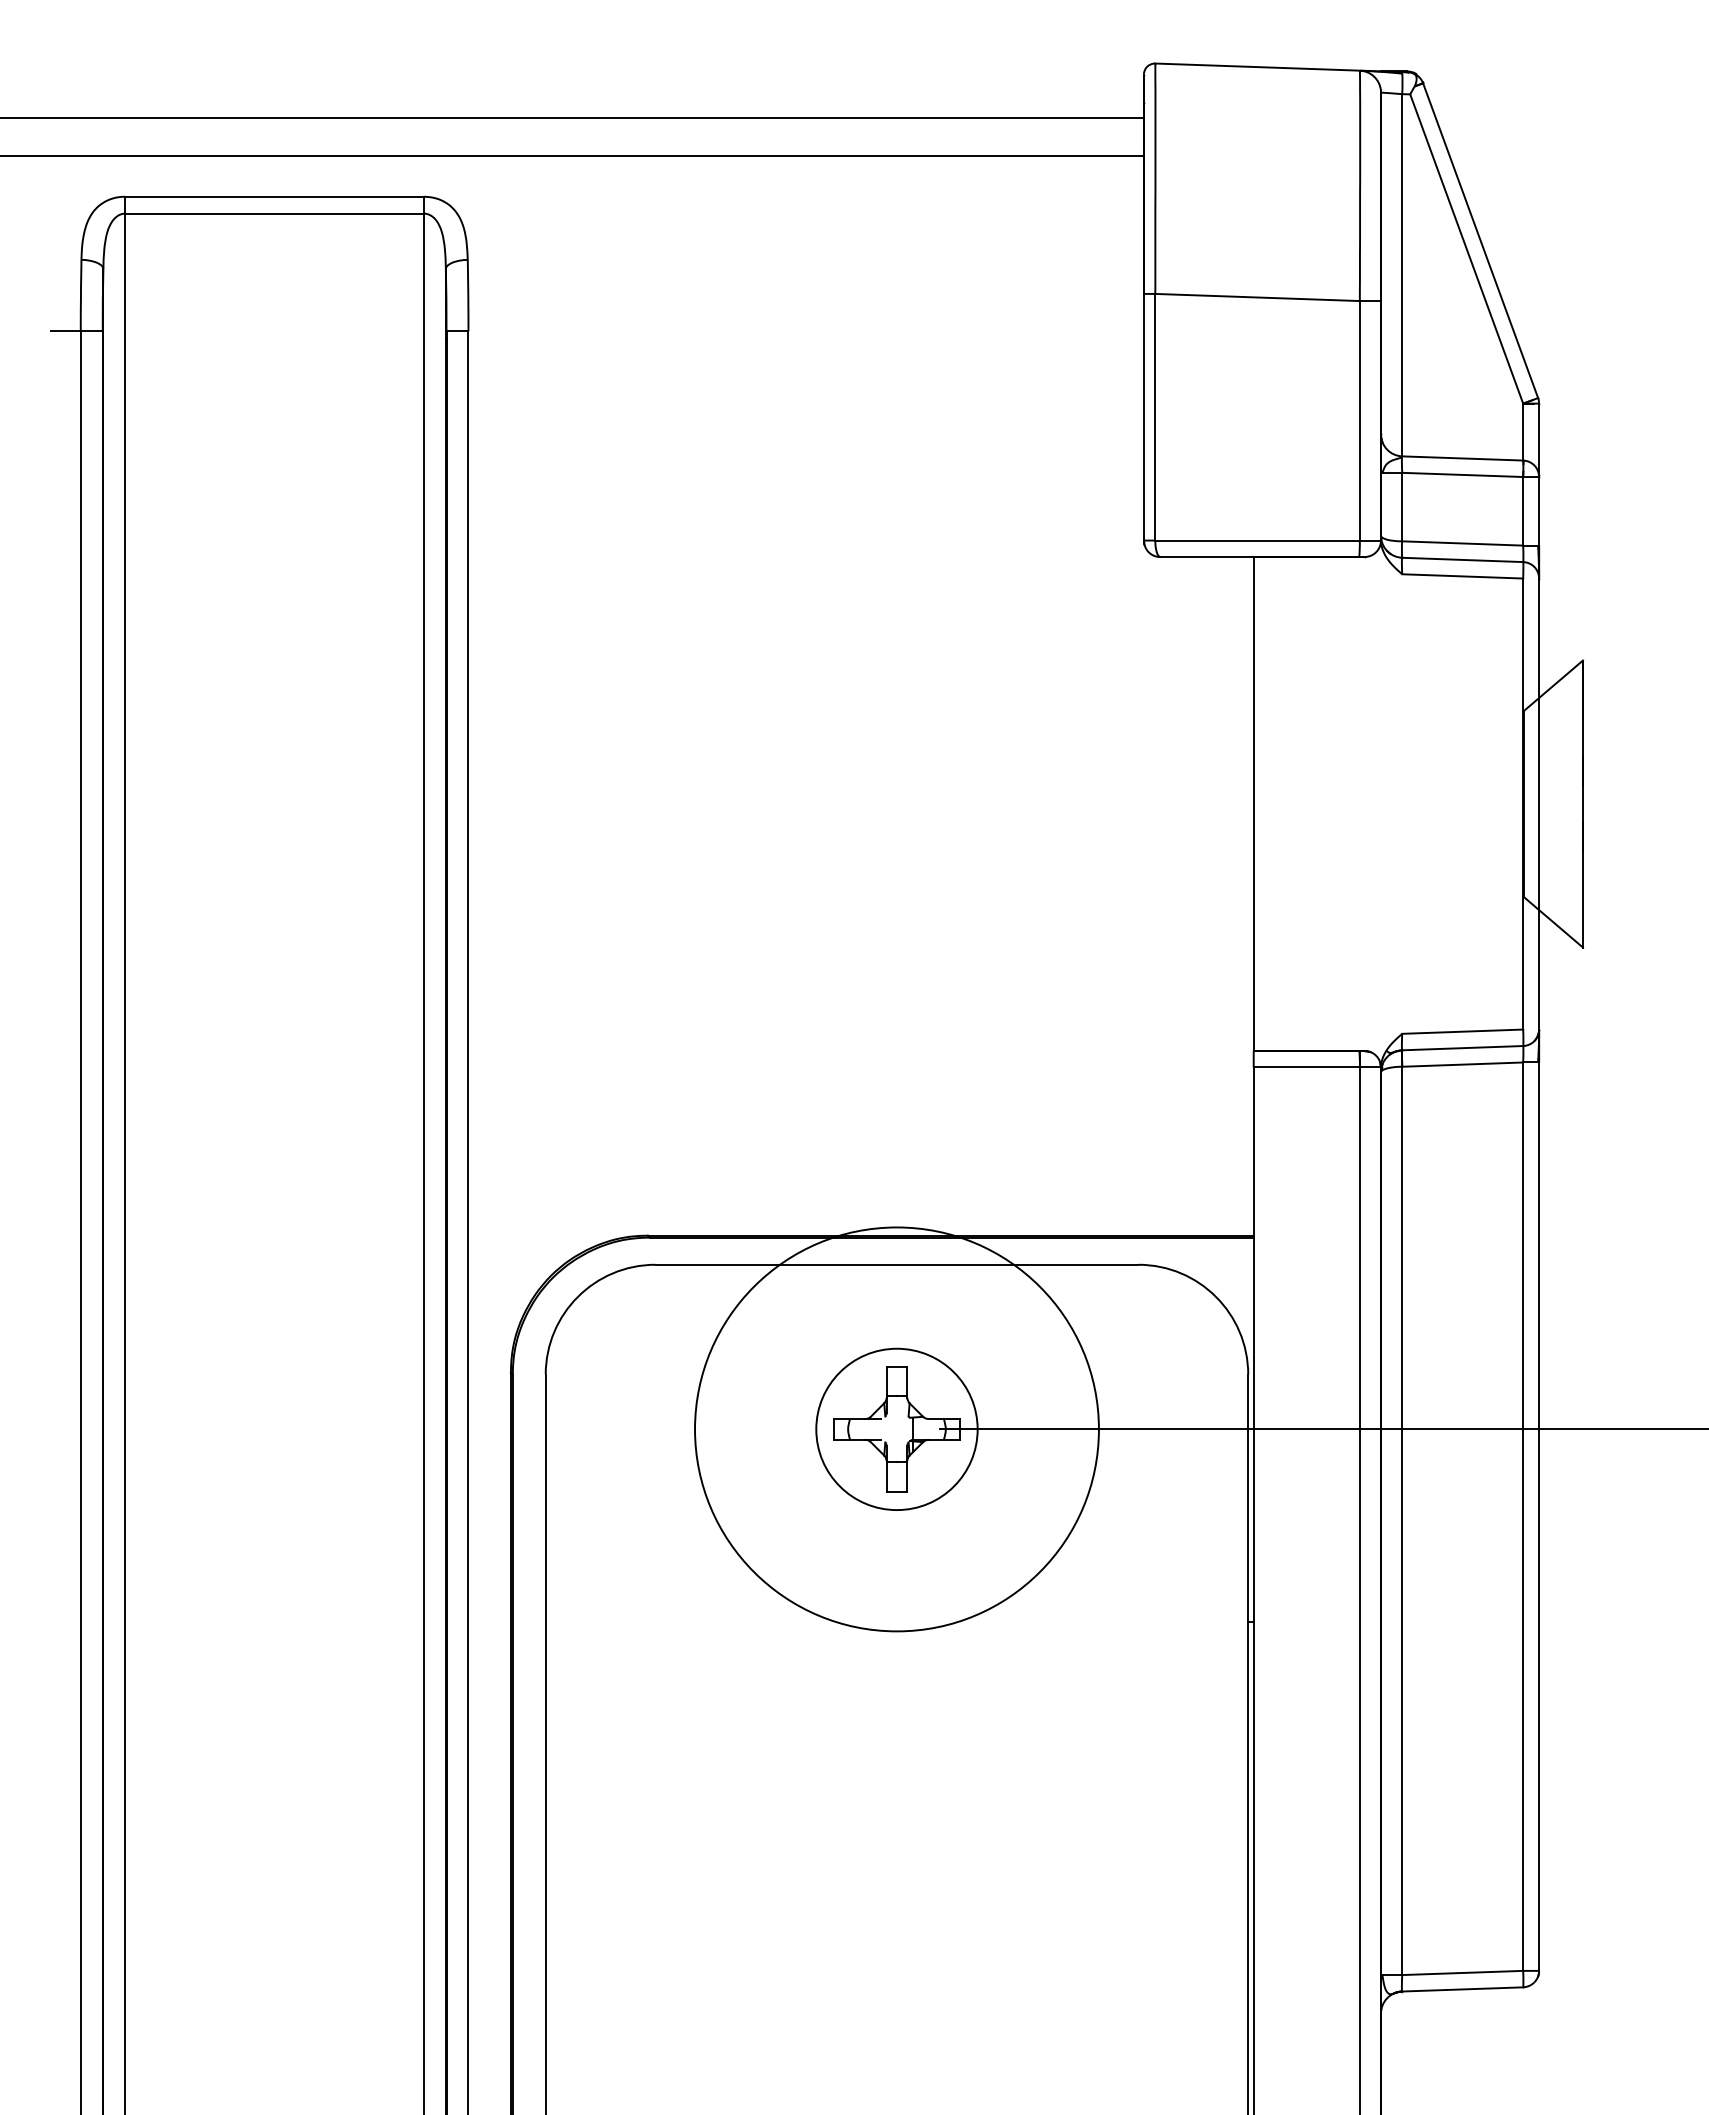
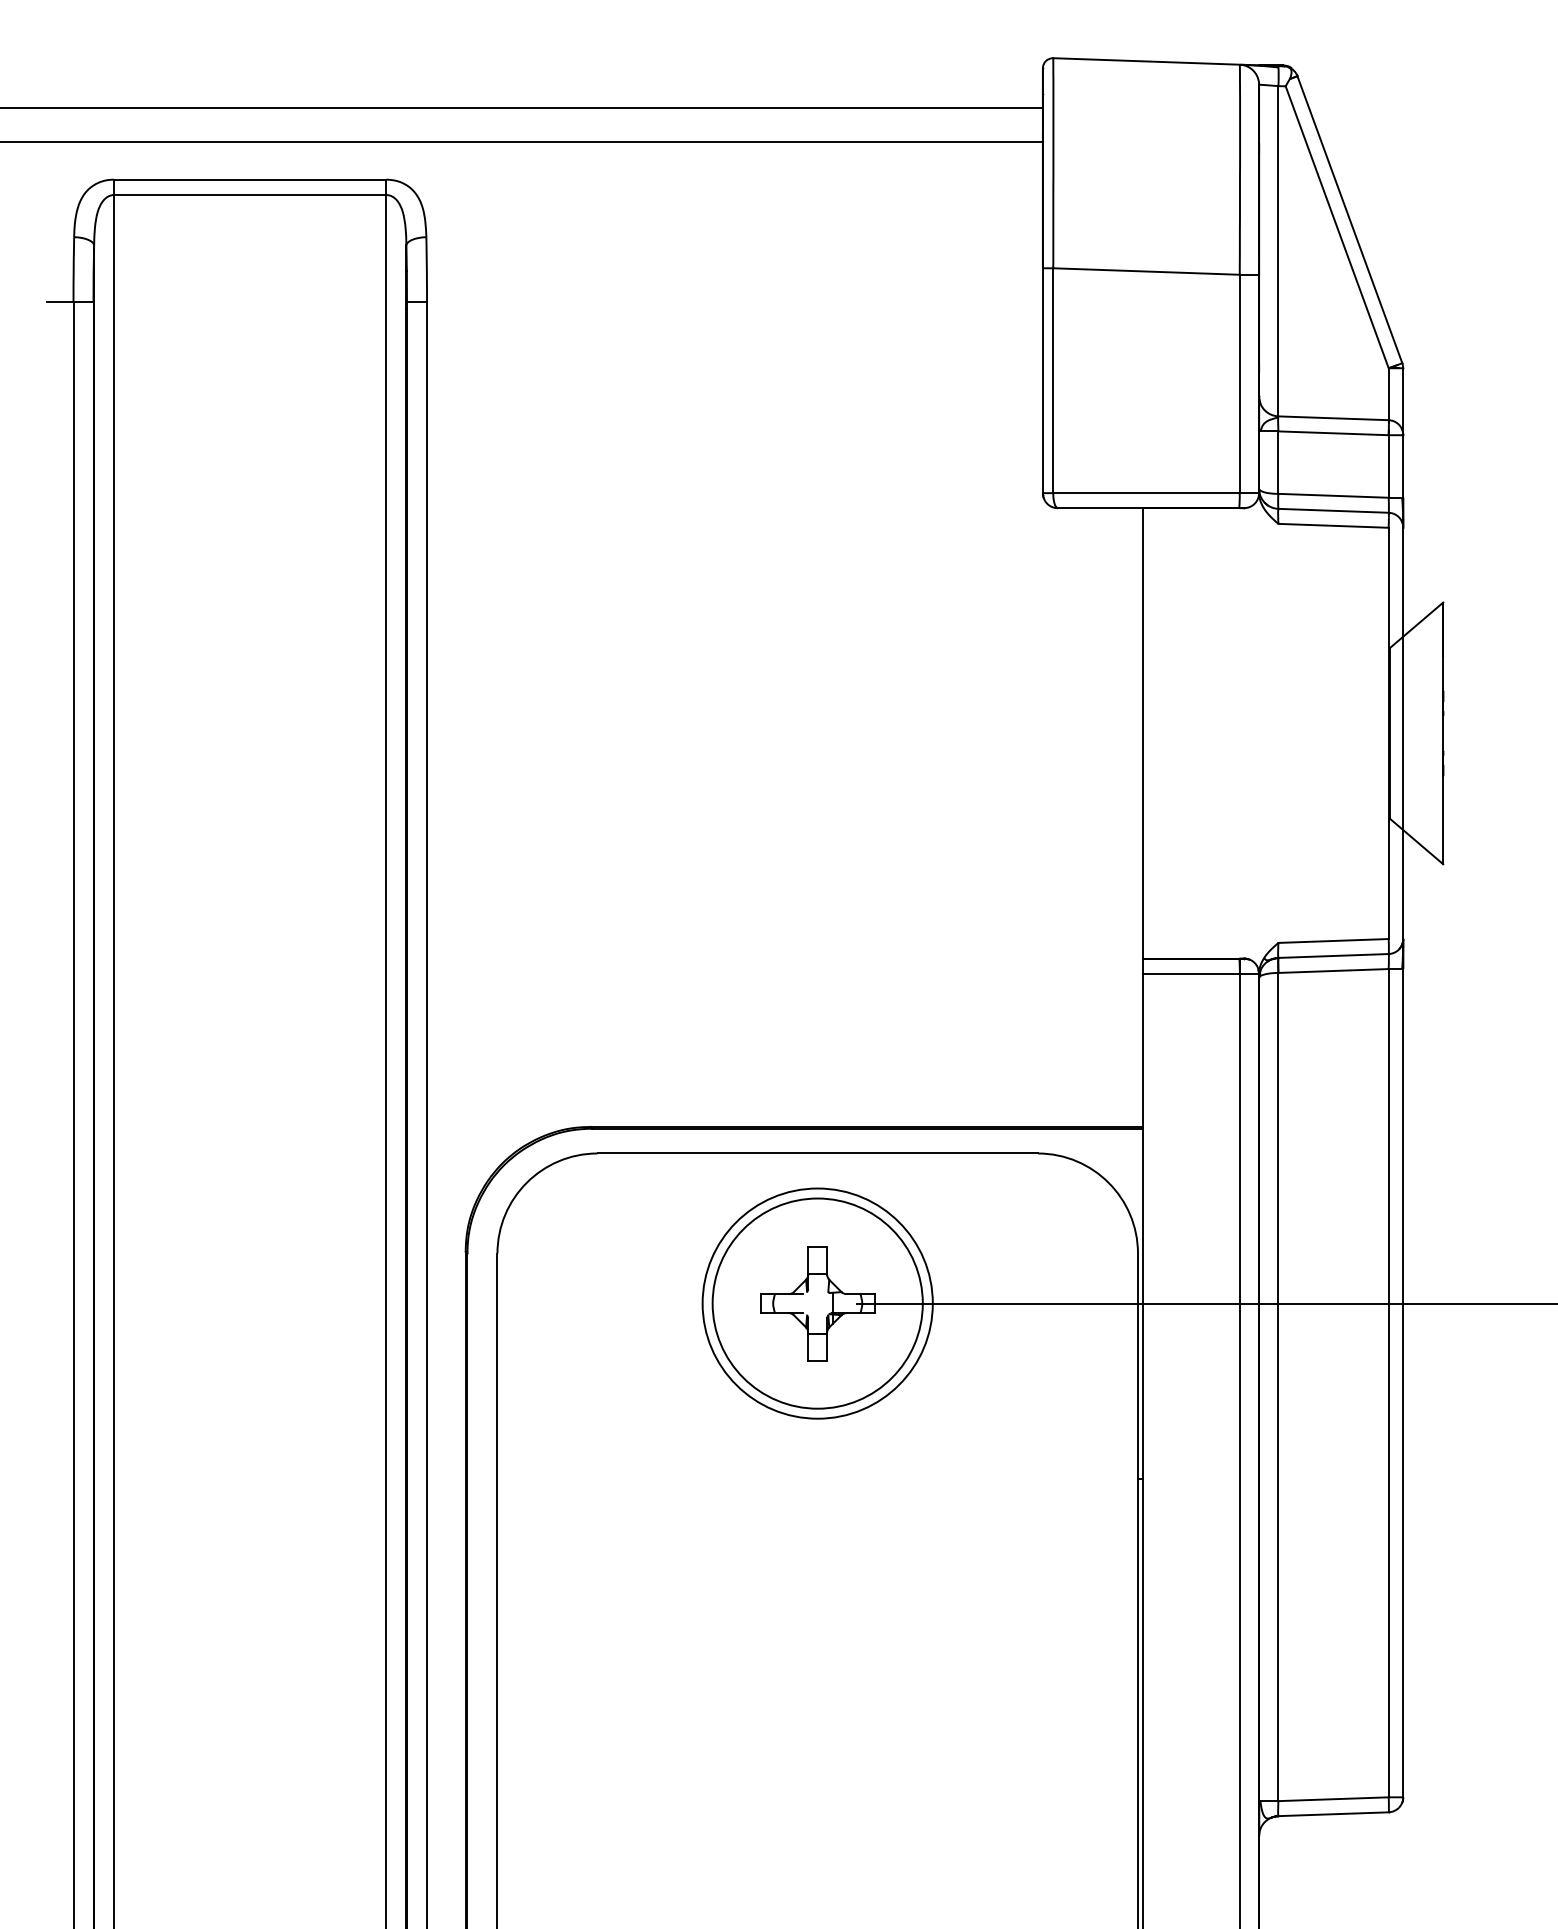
circle: (896, 1429) -> (817, 1303), size x0.62
circle: (896, 1429) -> (817, 1303), size x1.43

